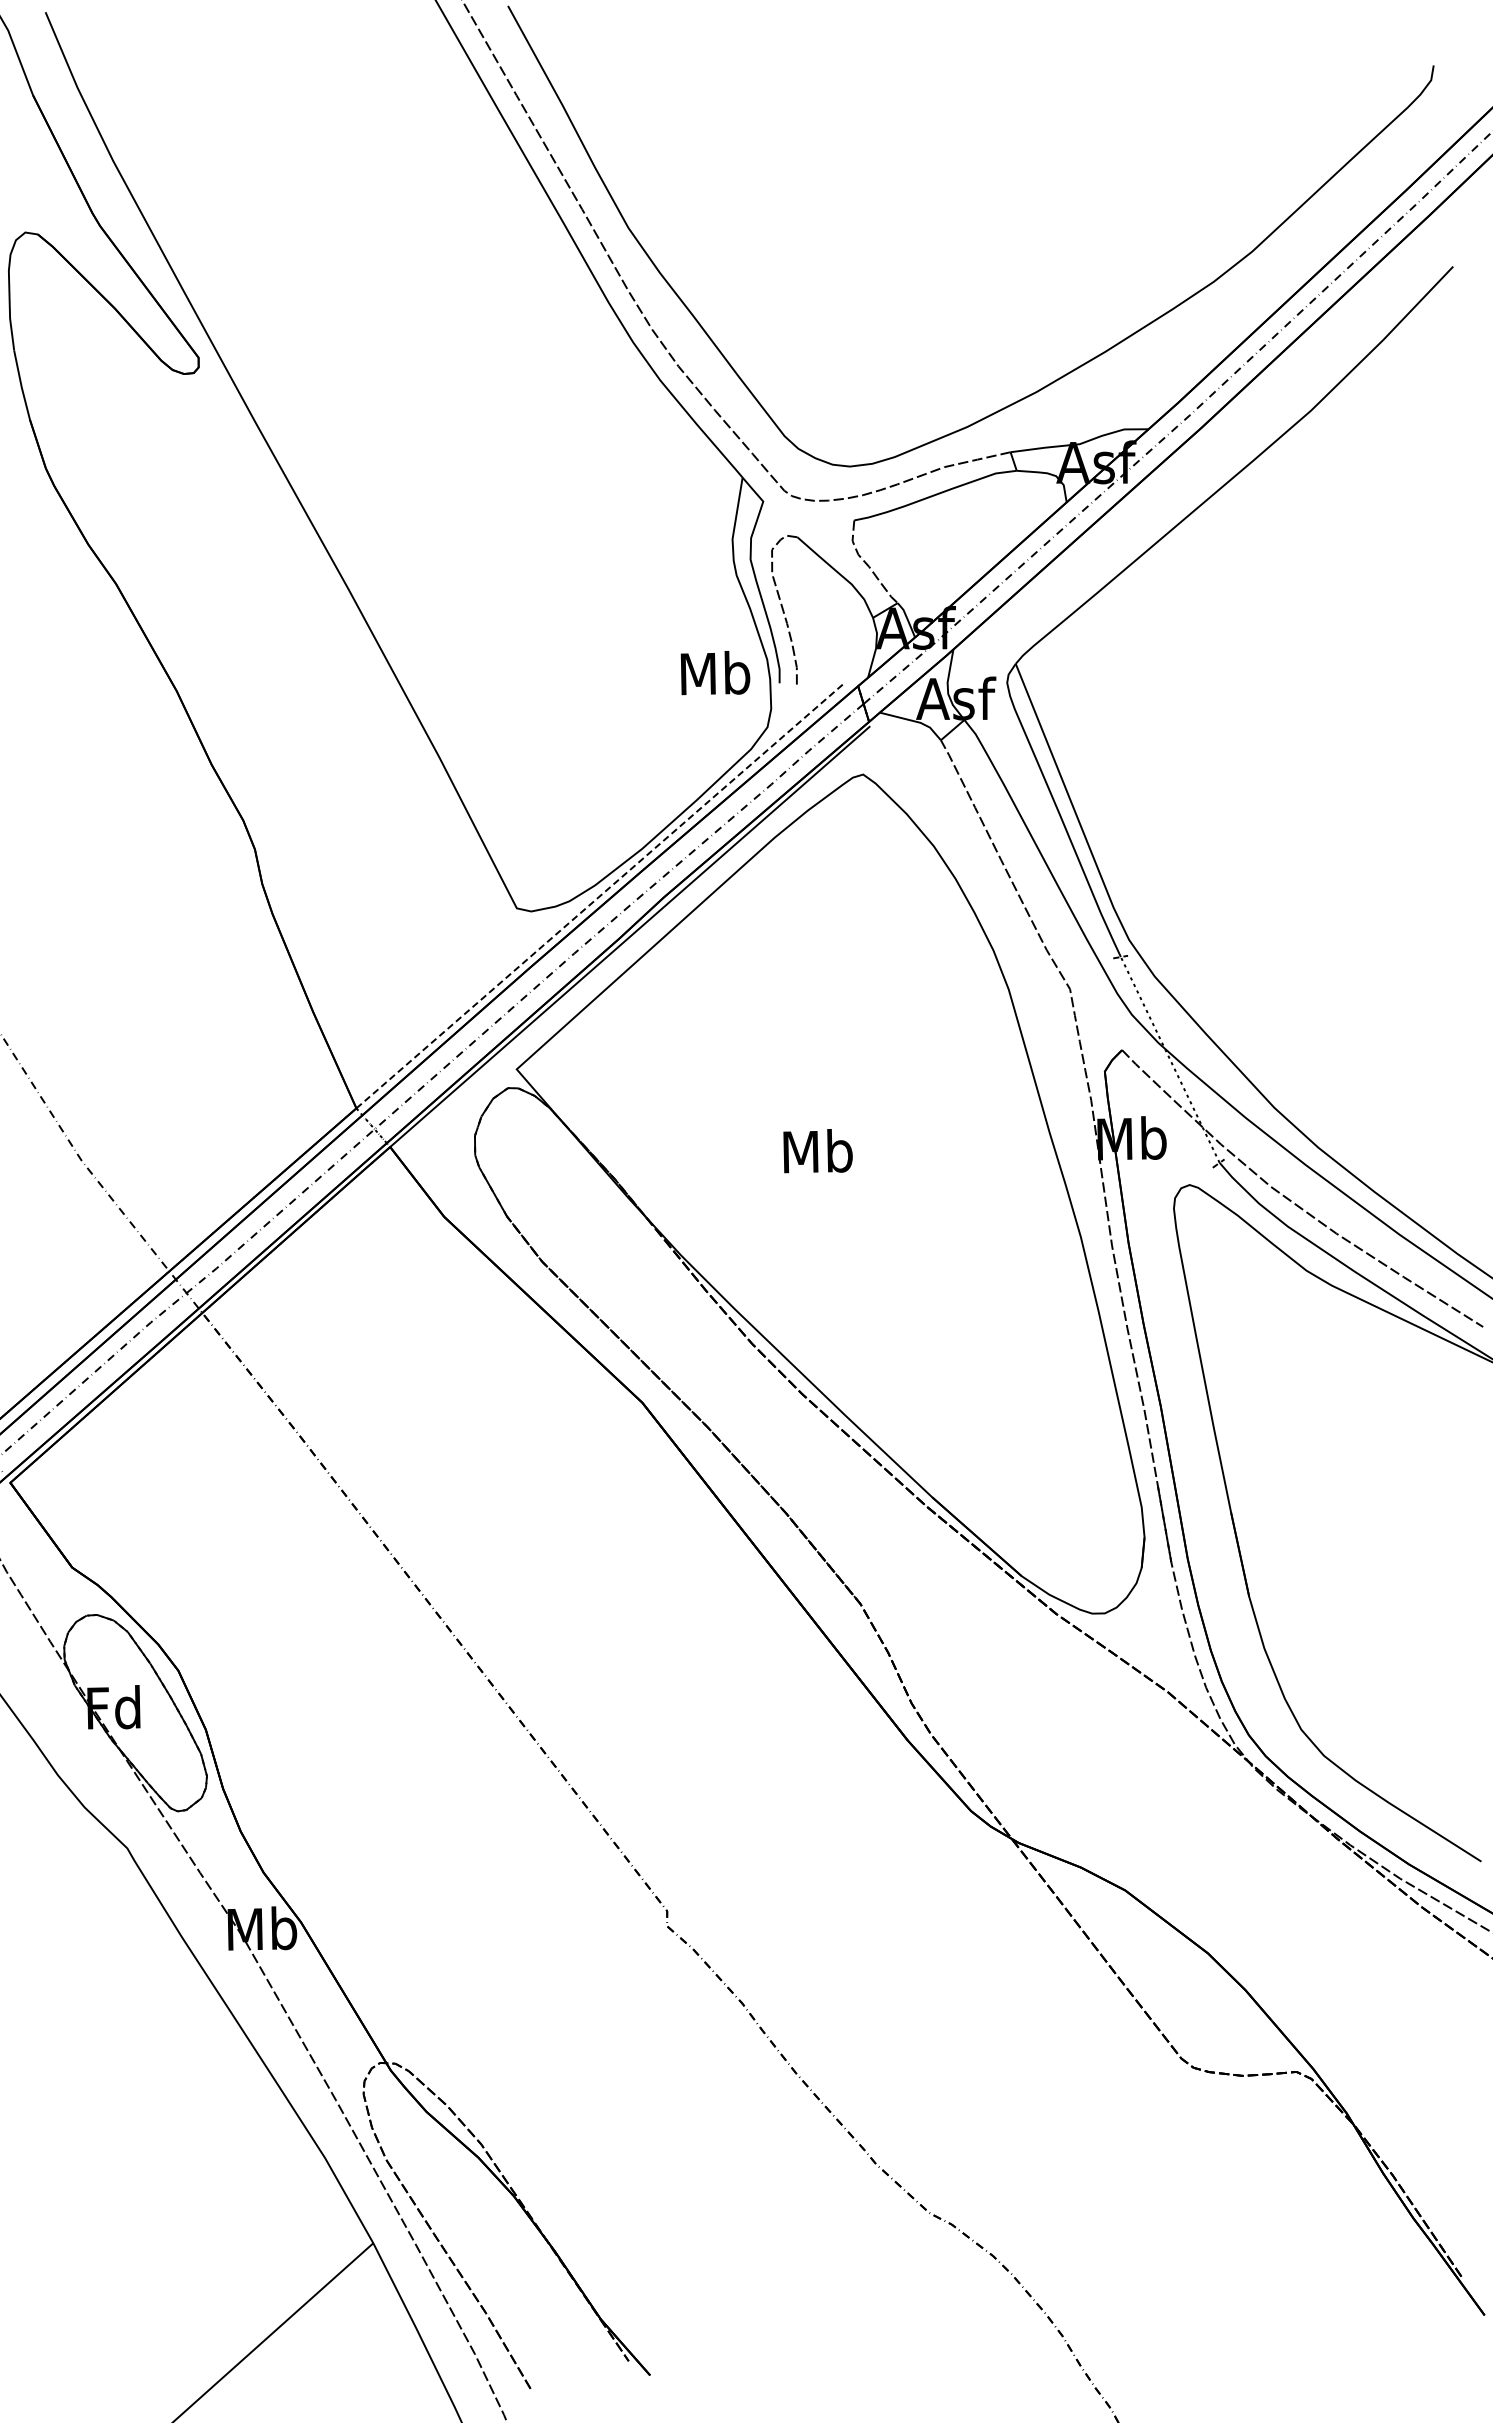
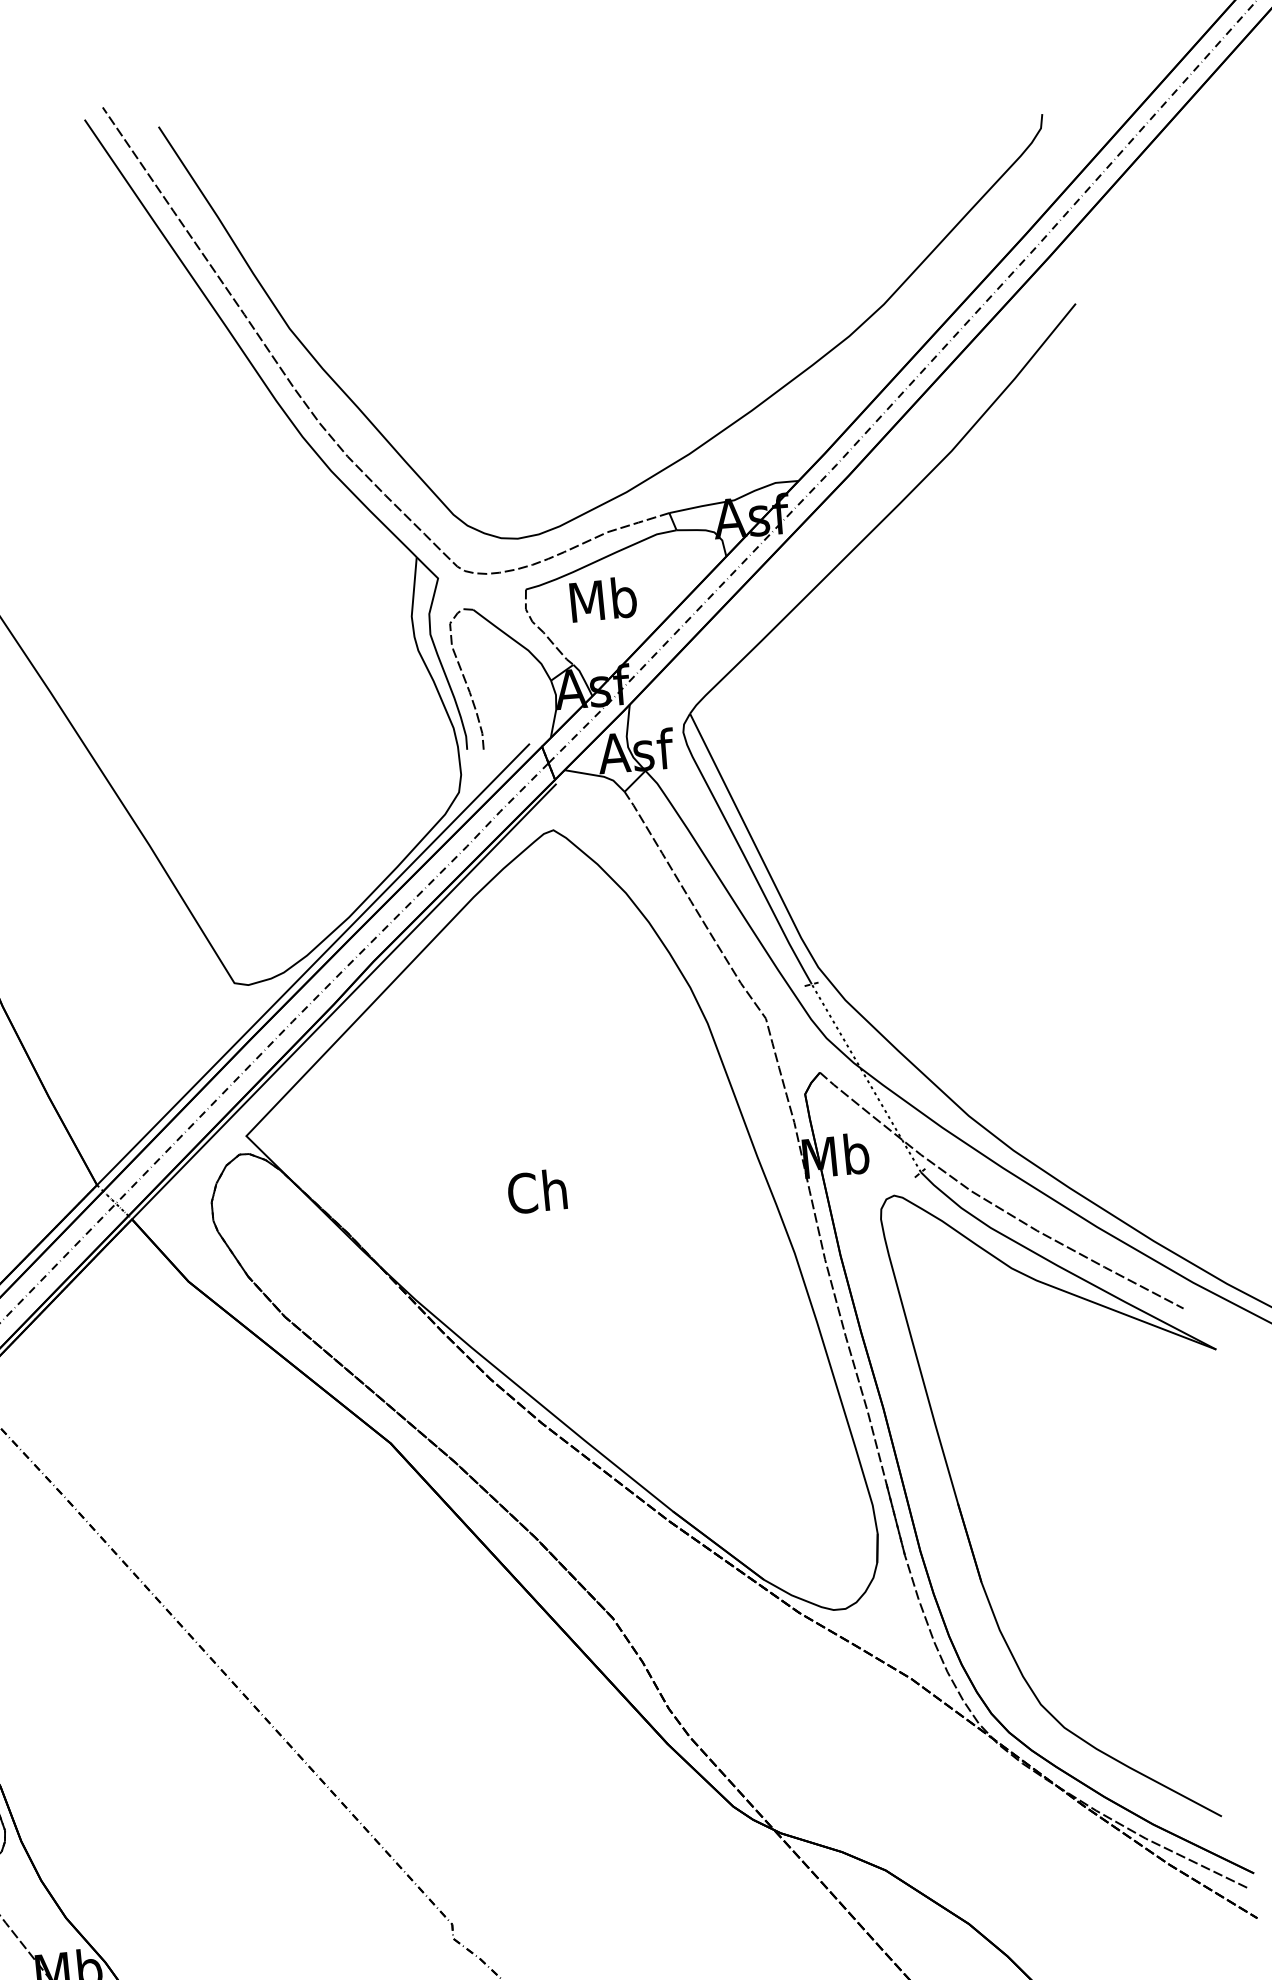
text: (715, 673) -> (603, 599), moved
line: (600, 895) -> (312, 964), dashed -> solid
text: (817, 1151) -> (538, 1191), Mb -> Ch

